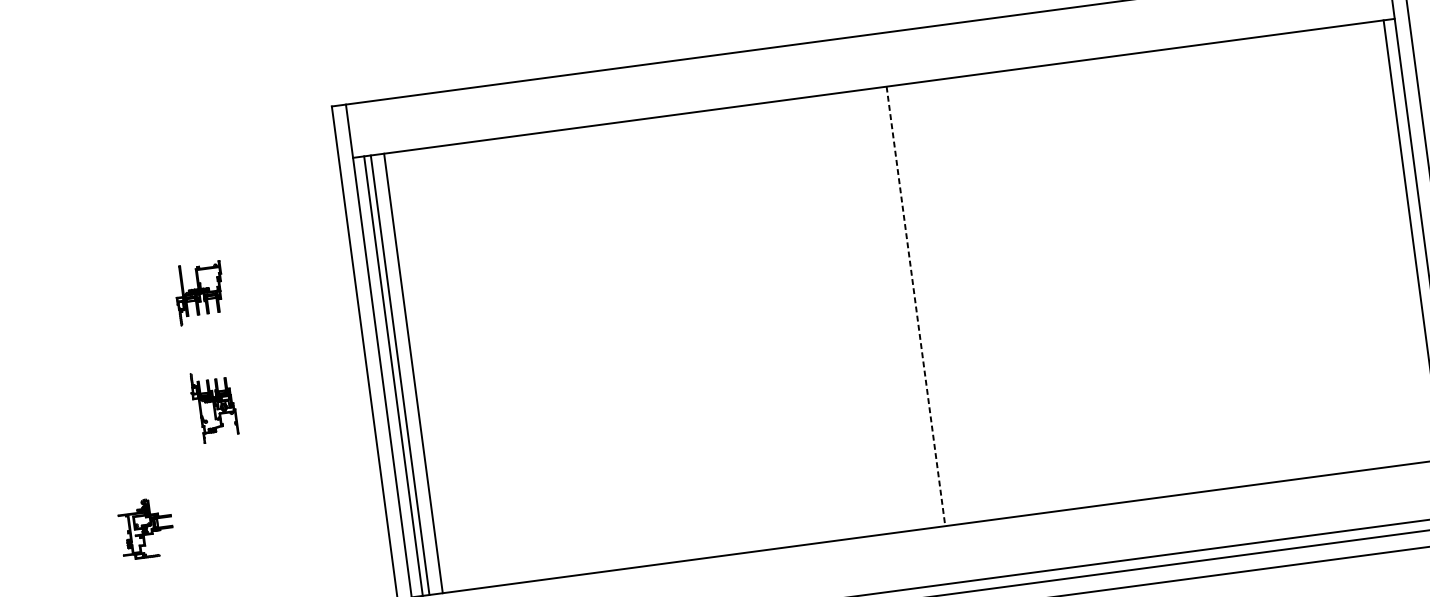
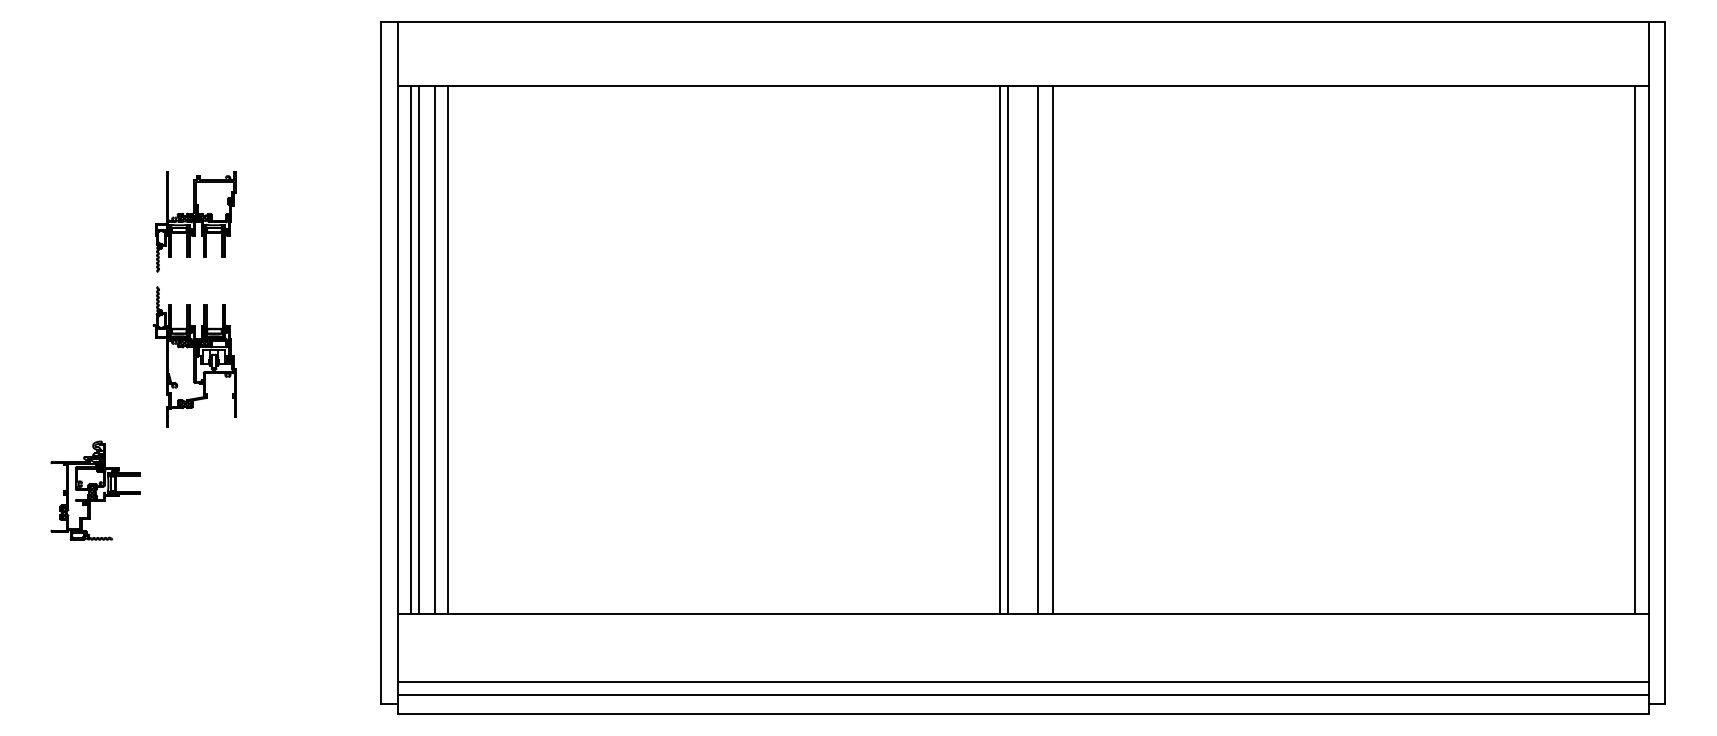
part: (199, 293) -> (195, 221), size x1.43
line: (928, 304) -> (1053, 349), added
line: (915, 306) -> (1038, 349), dashed -> solid
line: (890, 309) -> (1007, 349), added
line: (883, 310) -> (999, 349), added
line: (424, 371) -> (448, 349), added
part: (213, 405) -> (194, 356), size x1.67
part: (146, 528) -> (95, 490), size x1.43

